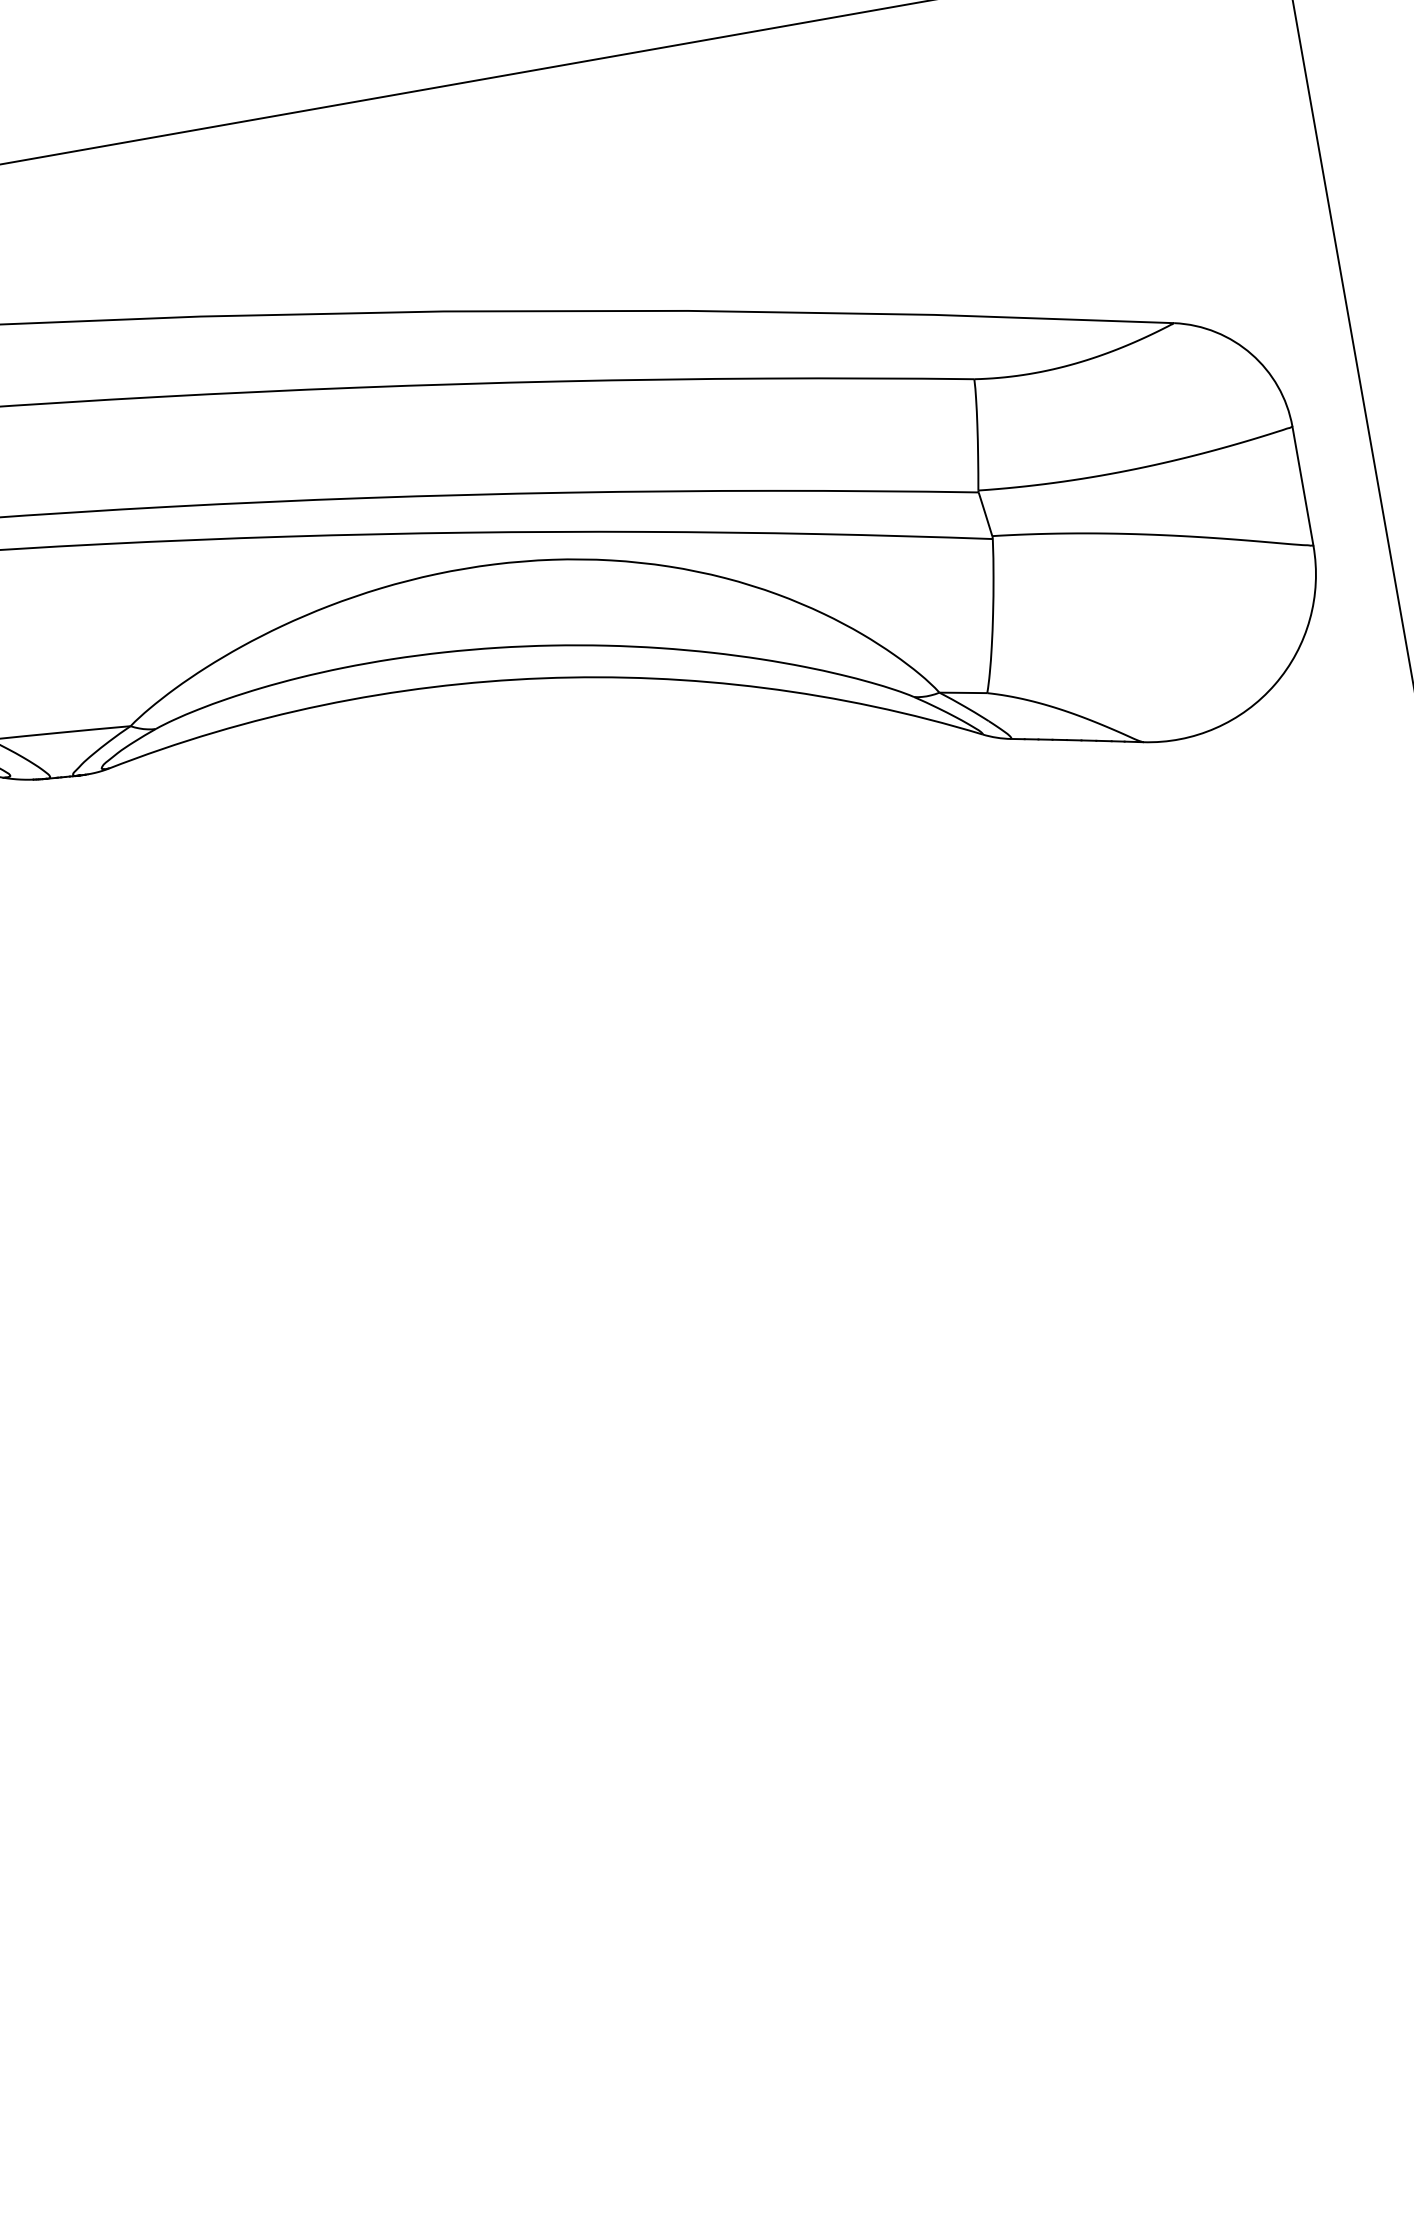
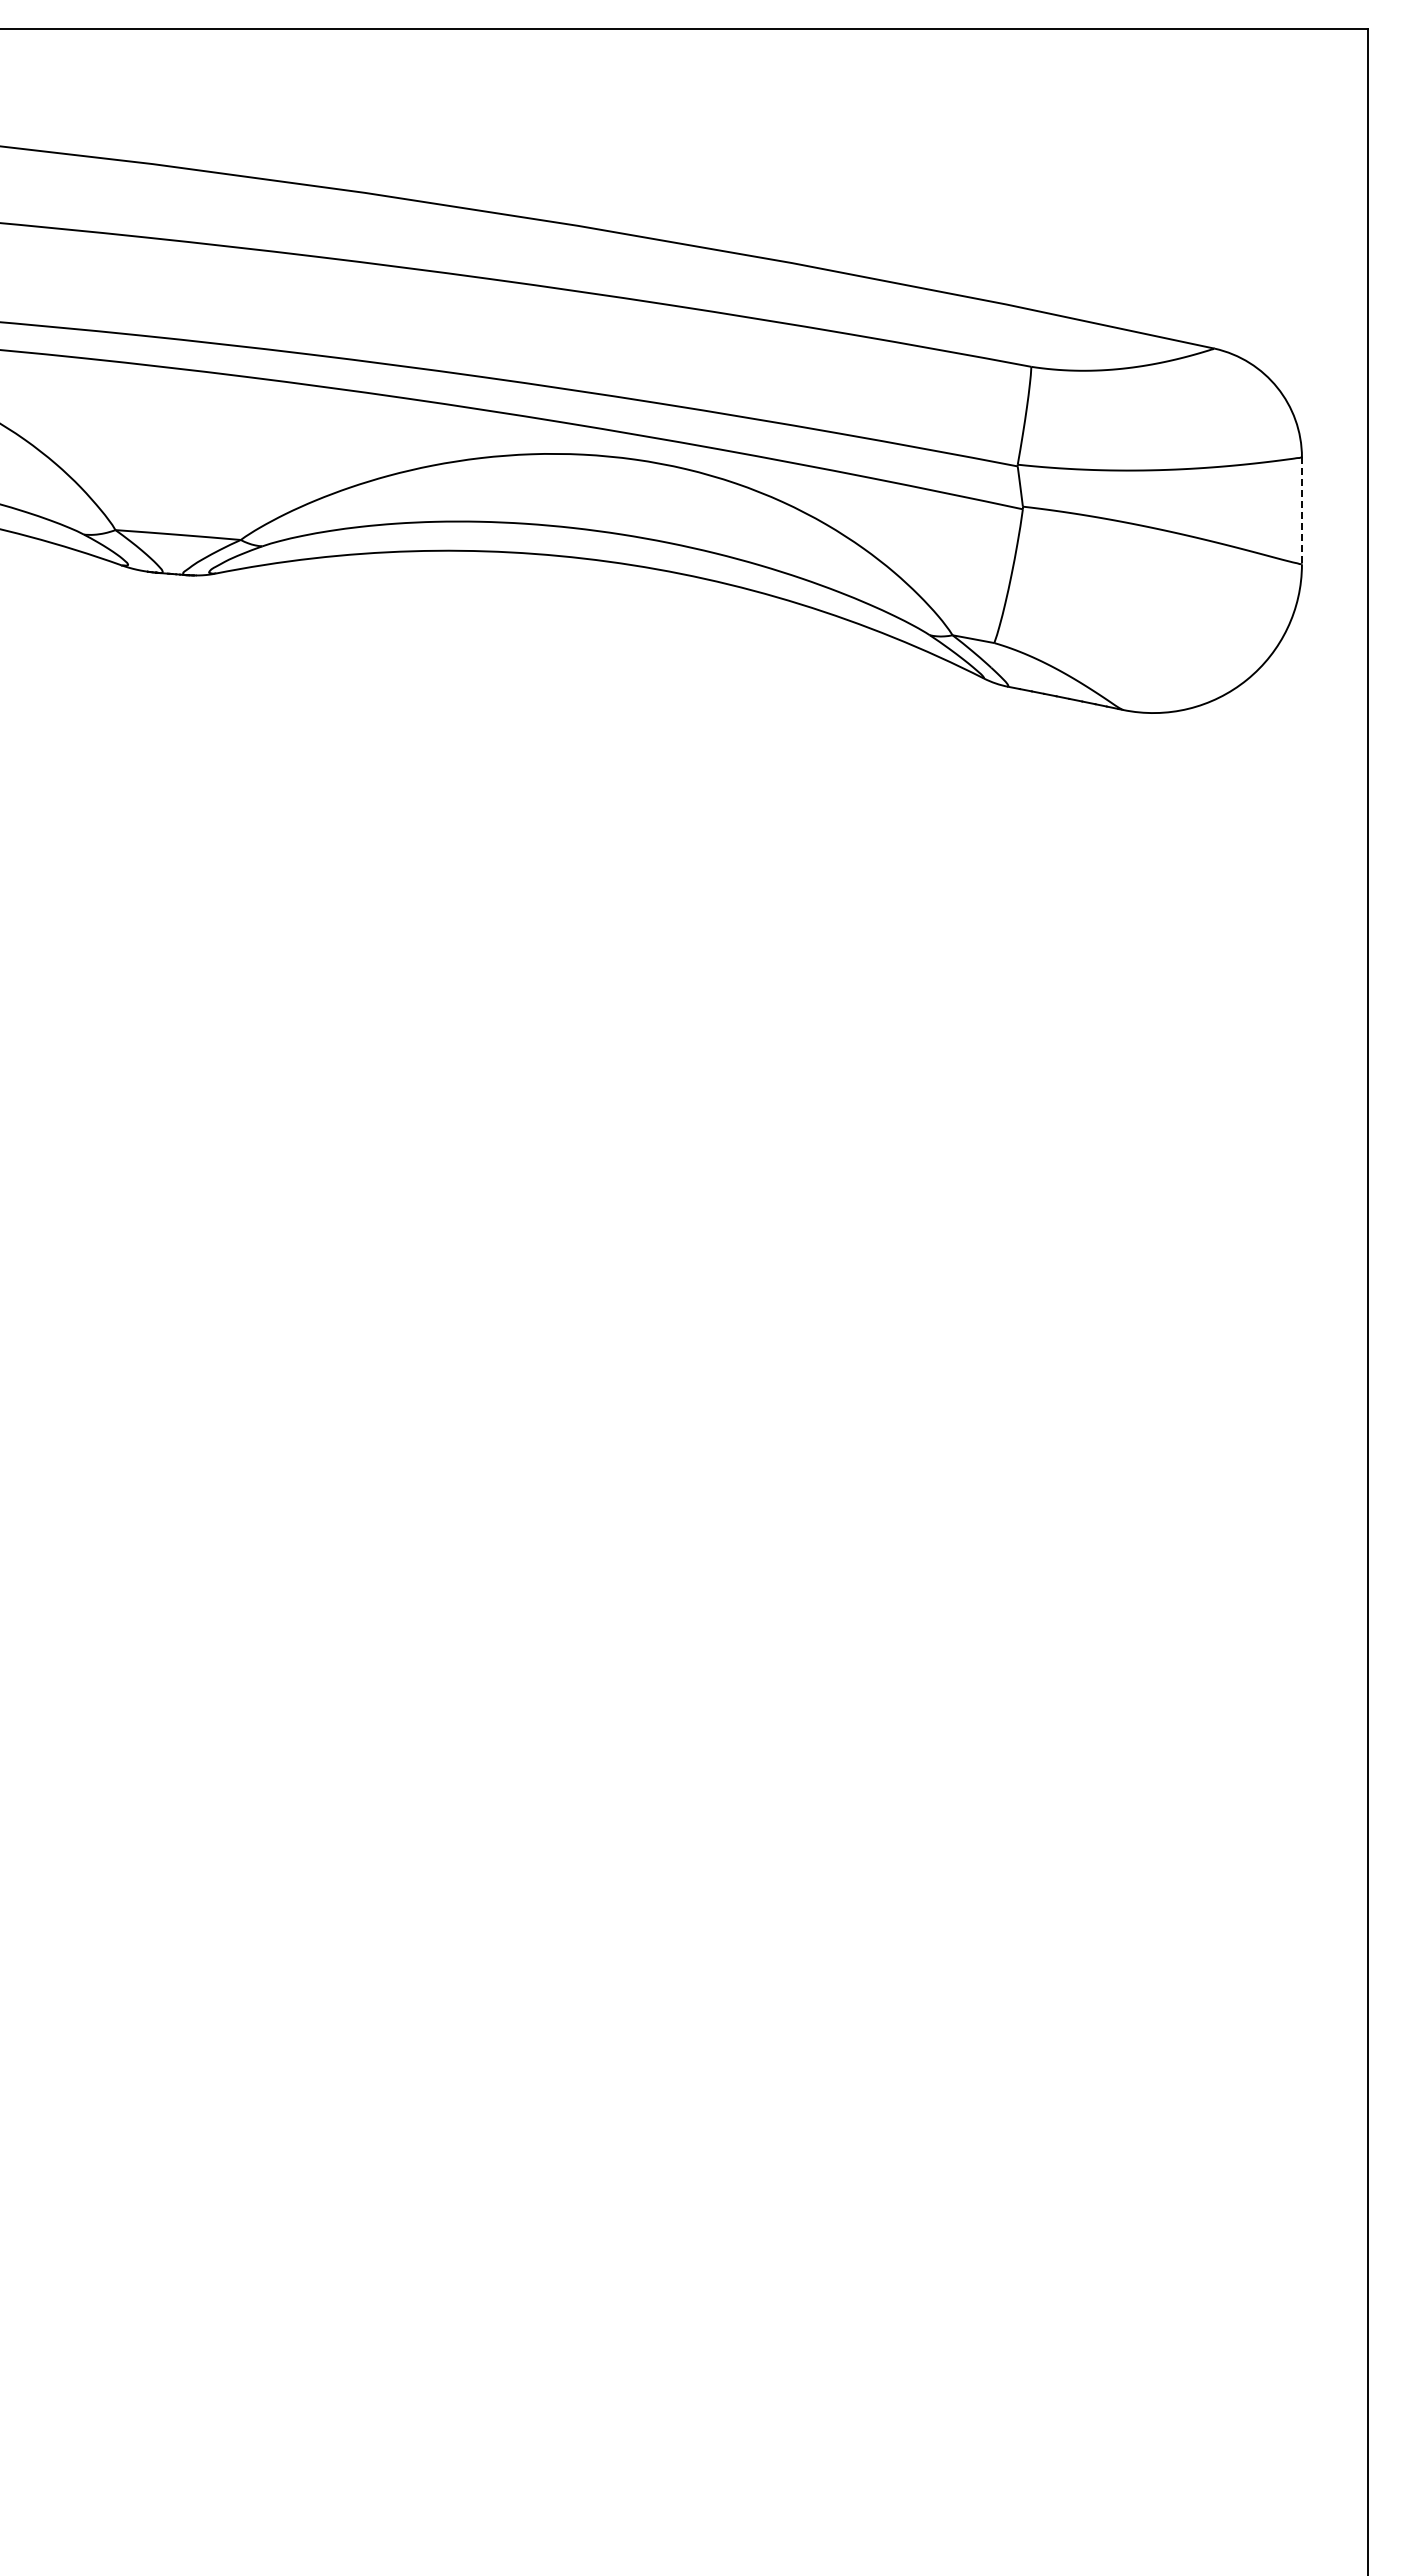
line: (1302, 486) -> (1301, 511), solid -> dashed

